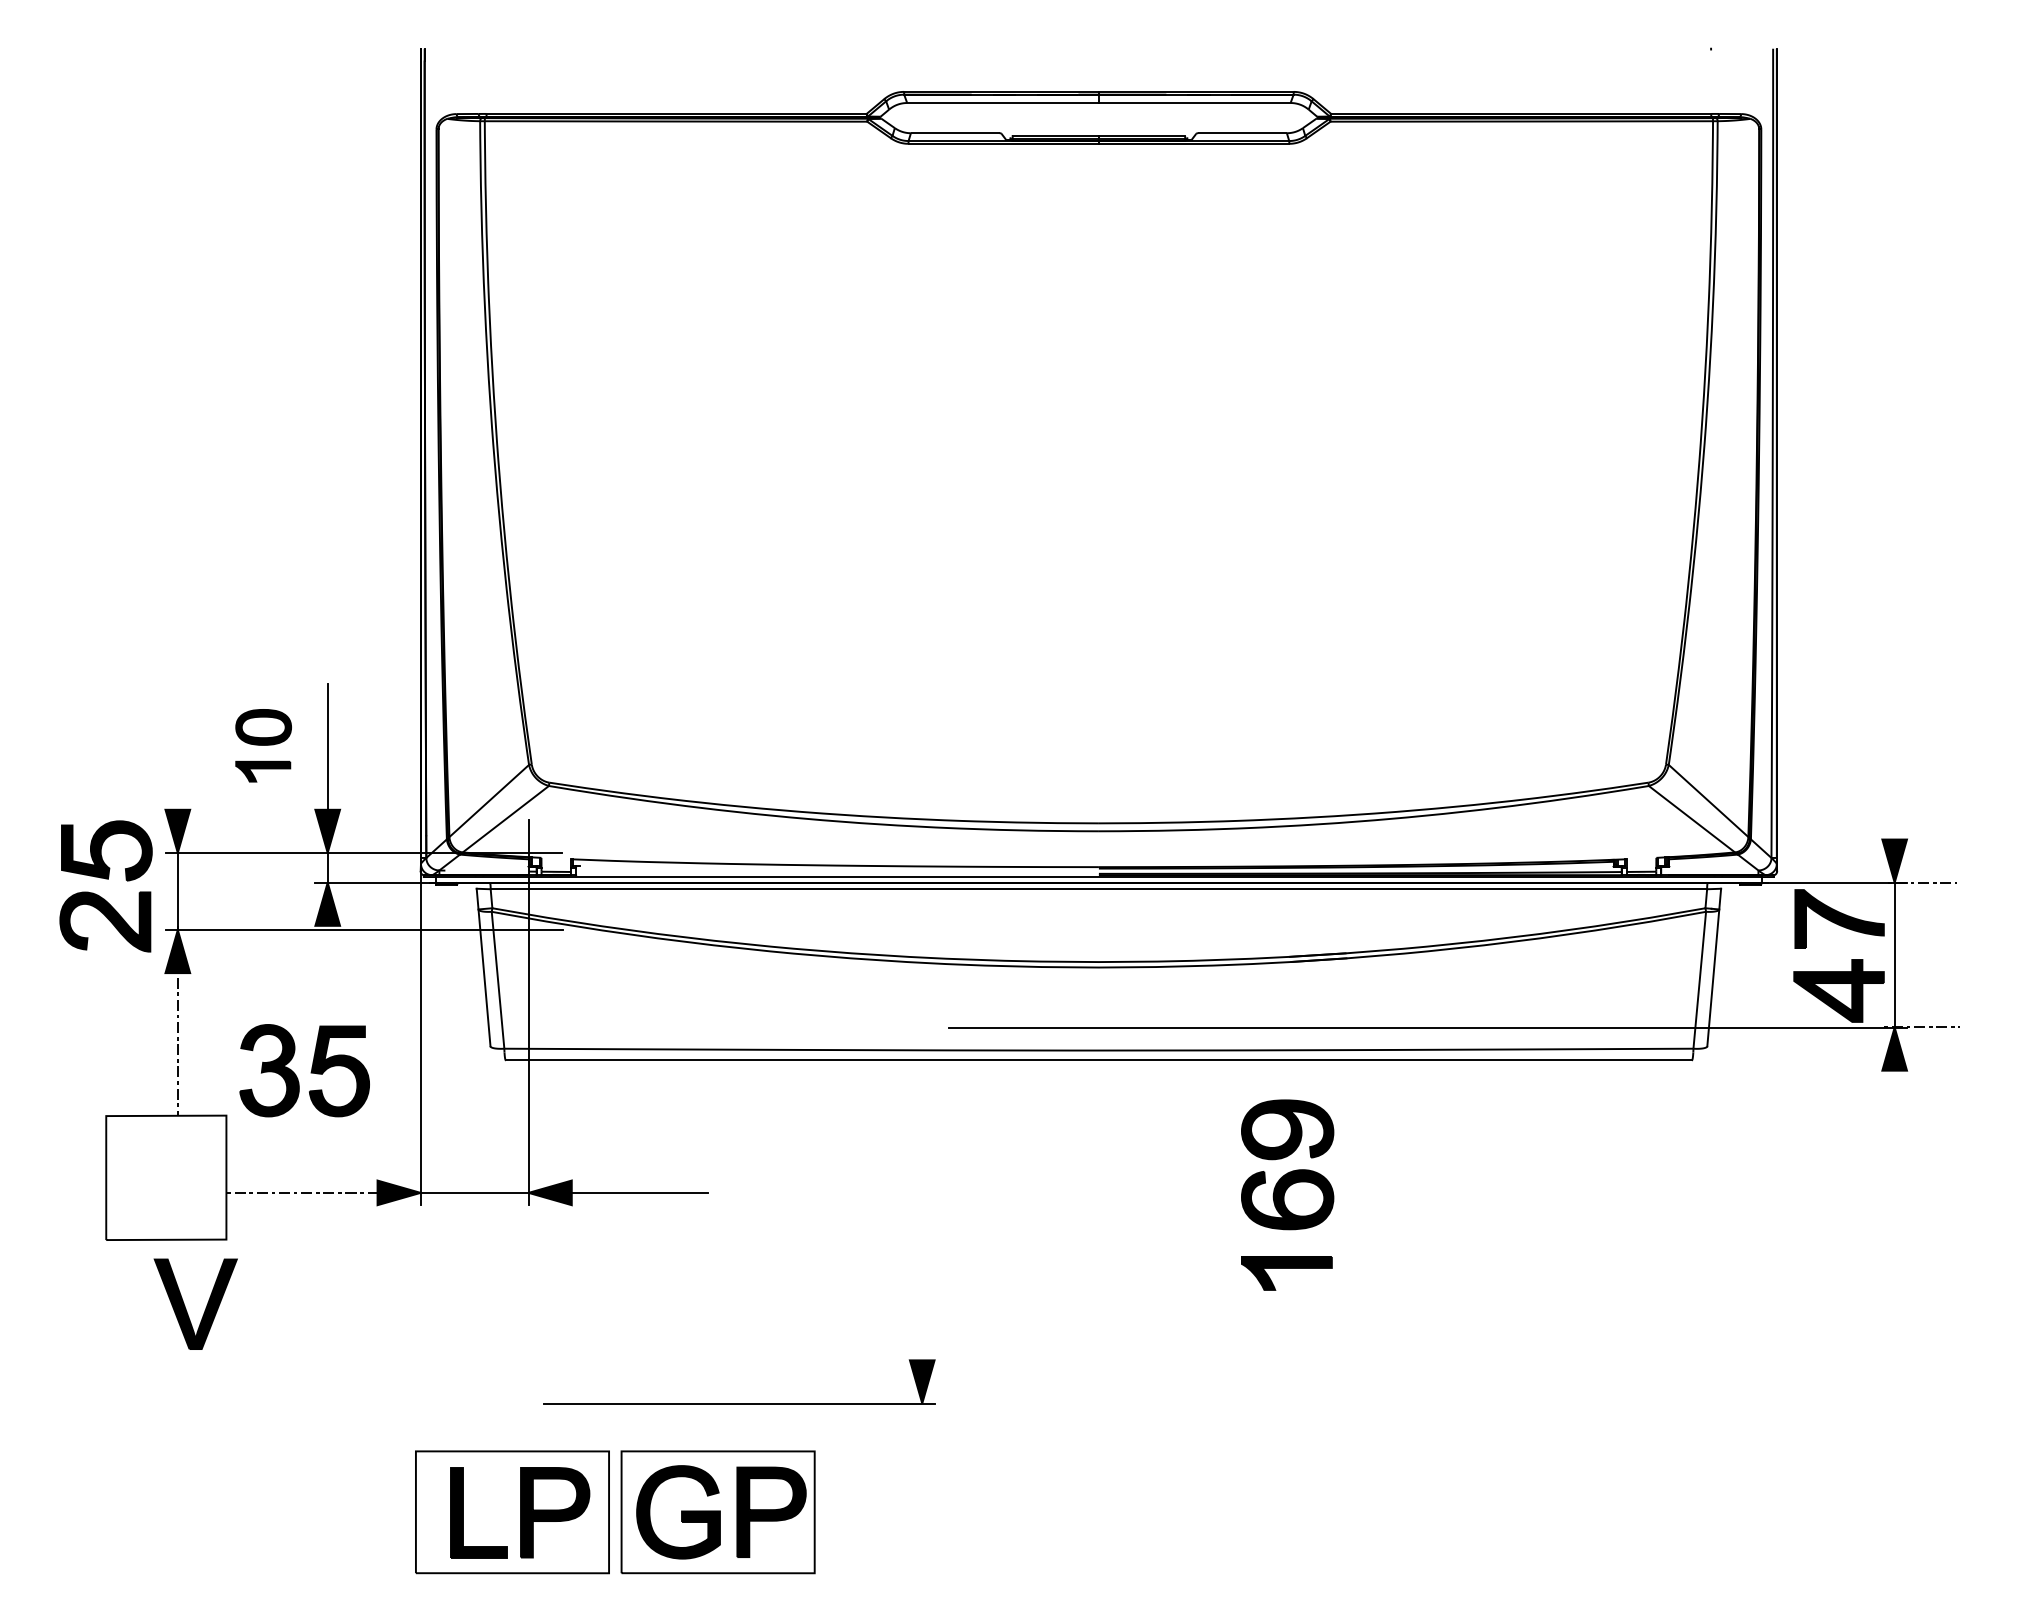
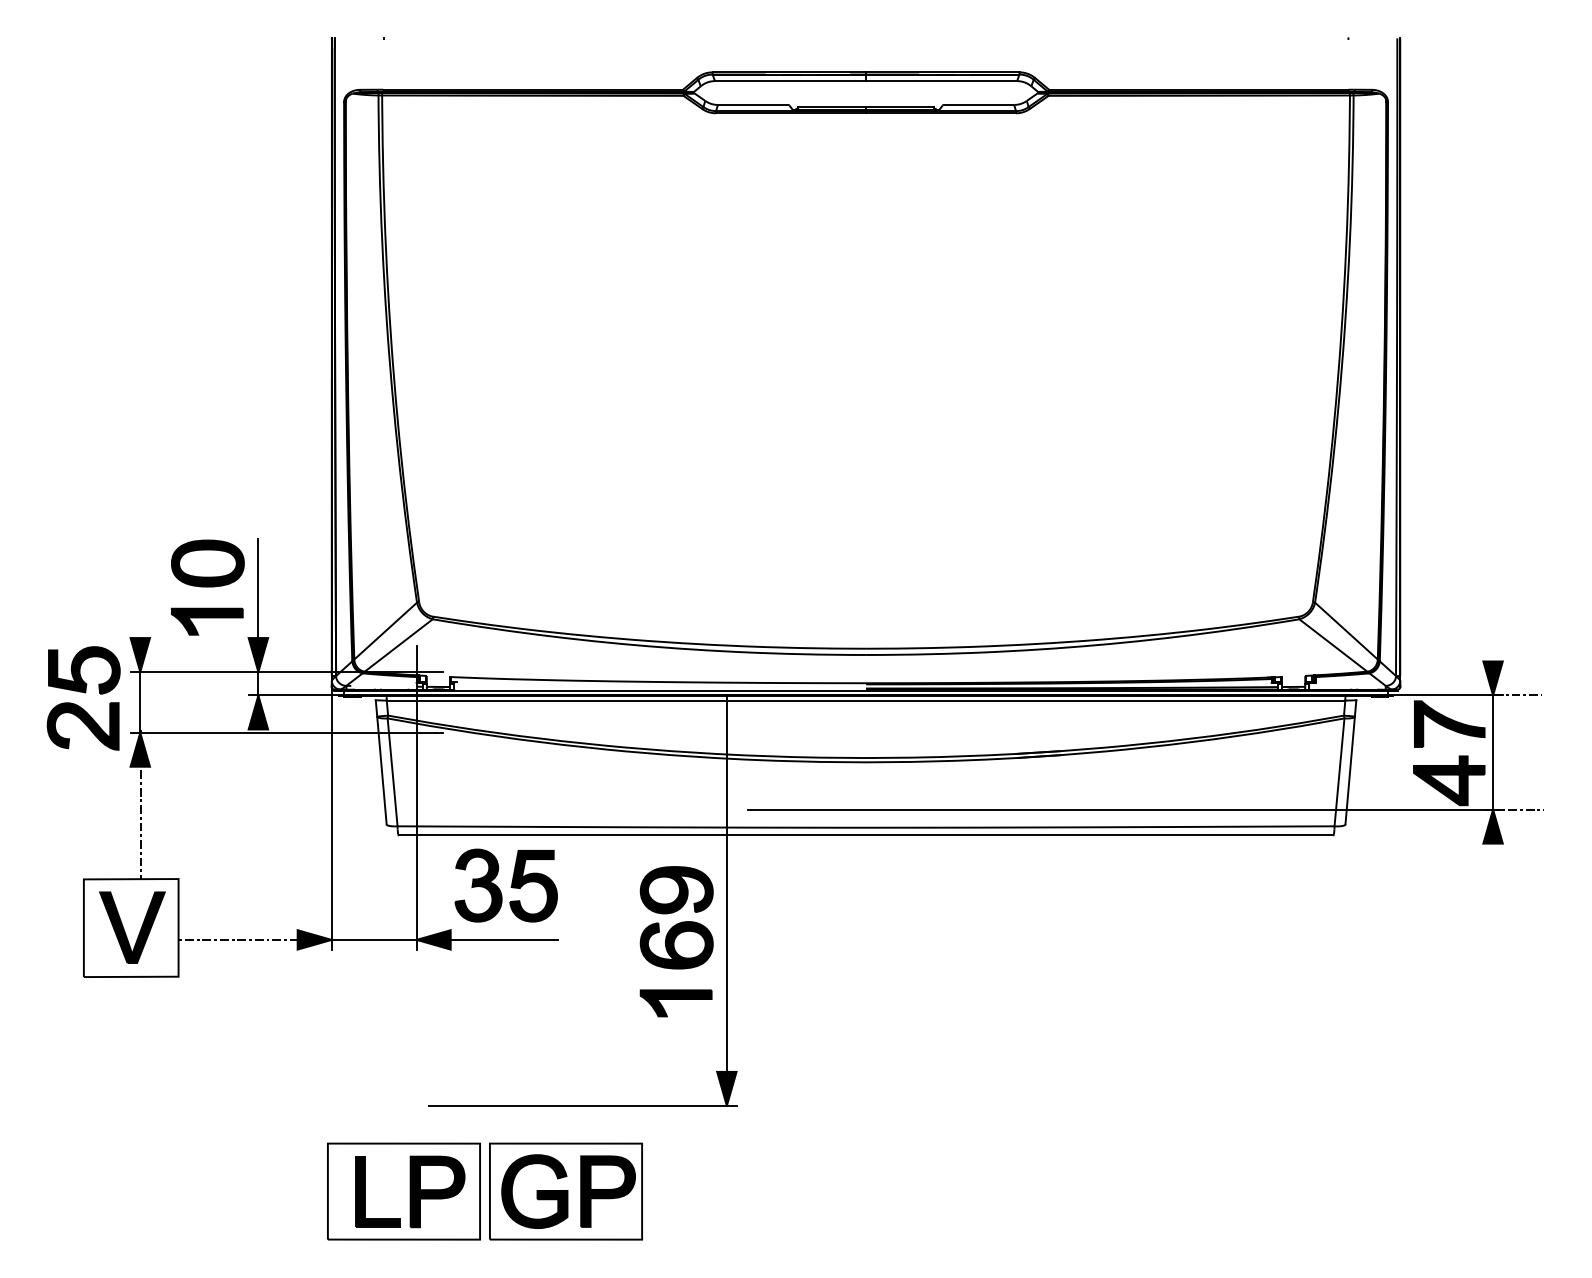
part: (263, 745) -> (207, 587), size x1.67
part: (303, 1070) -> (505, 885), moved
line: (921, 1142) -> (726, 900), added
part: (1287, 1194) -> (676, 941), moved
part: (185, 1305) -> (124, 928), moved

